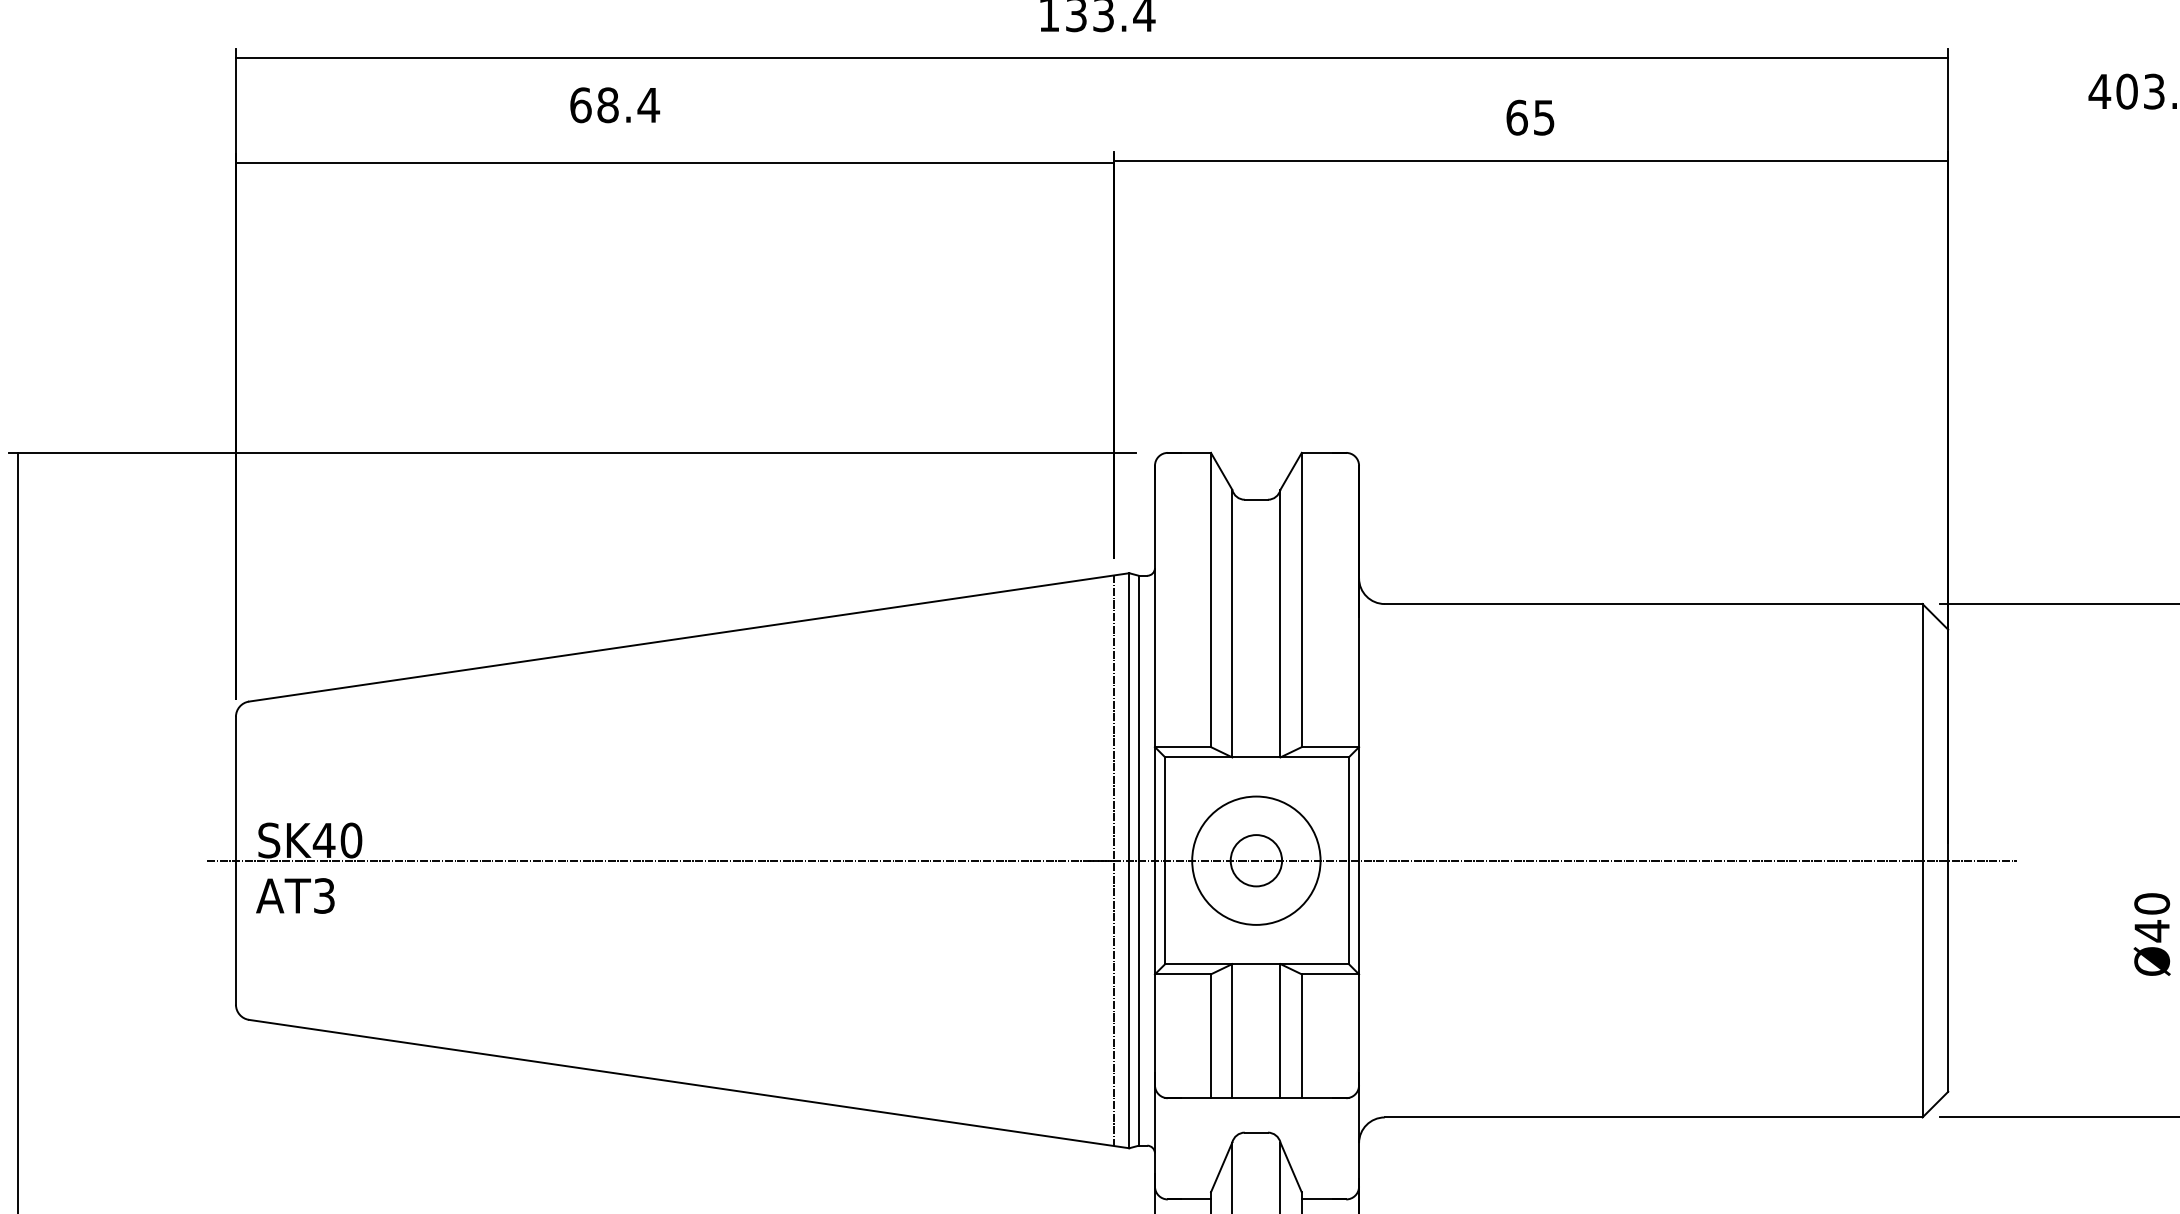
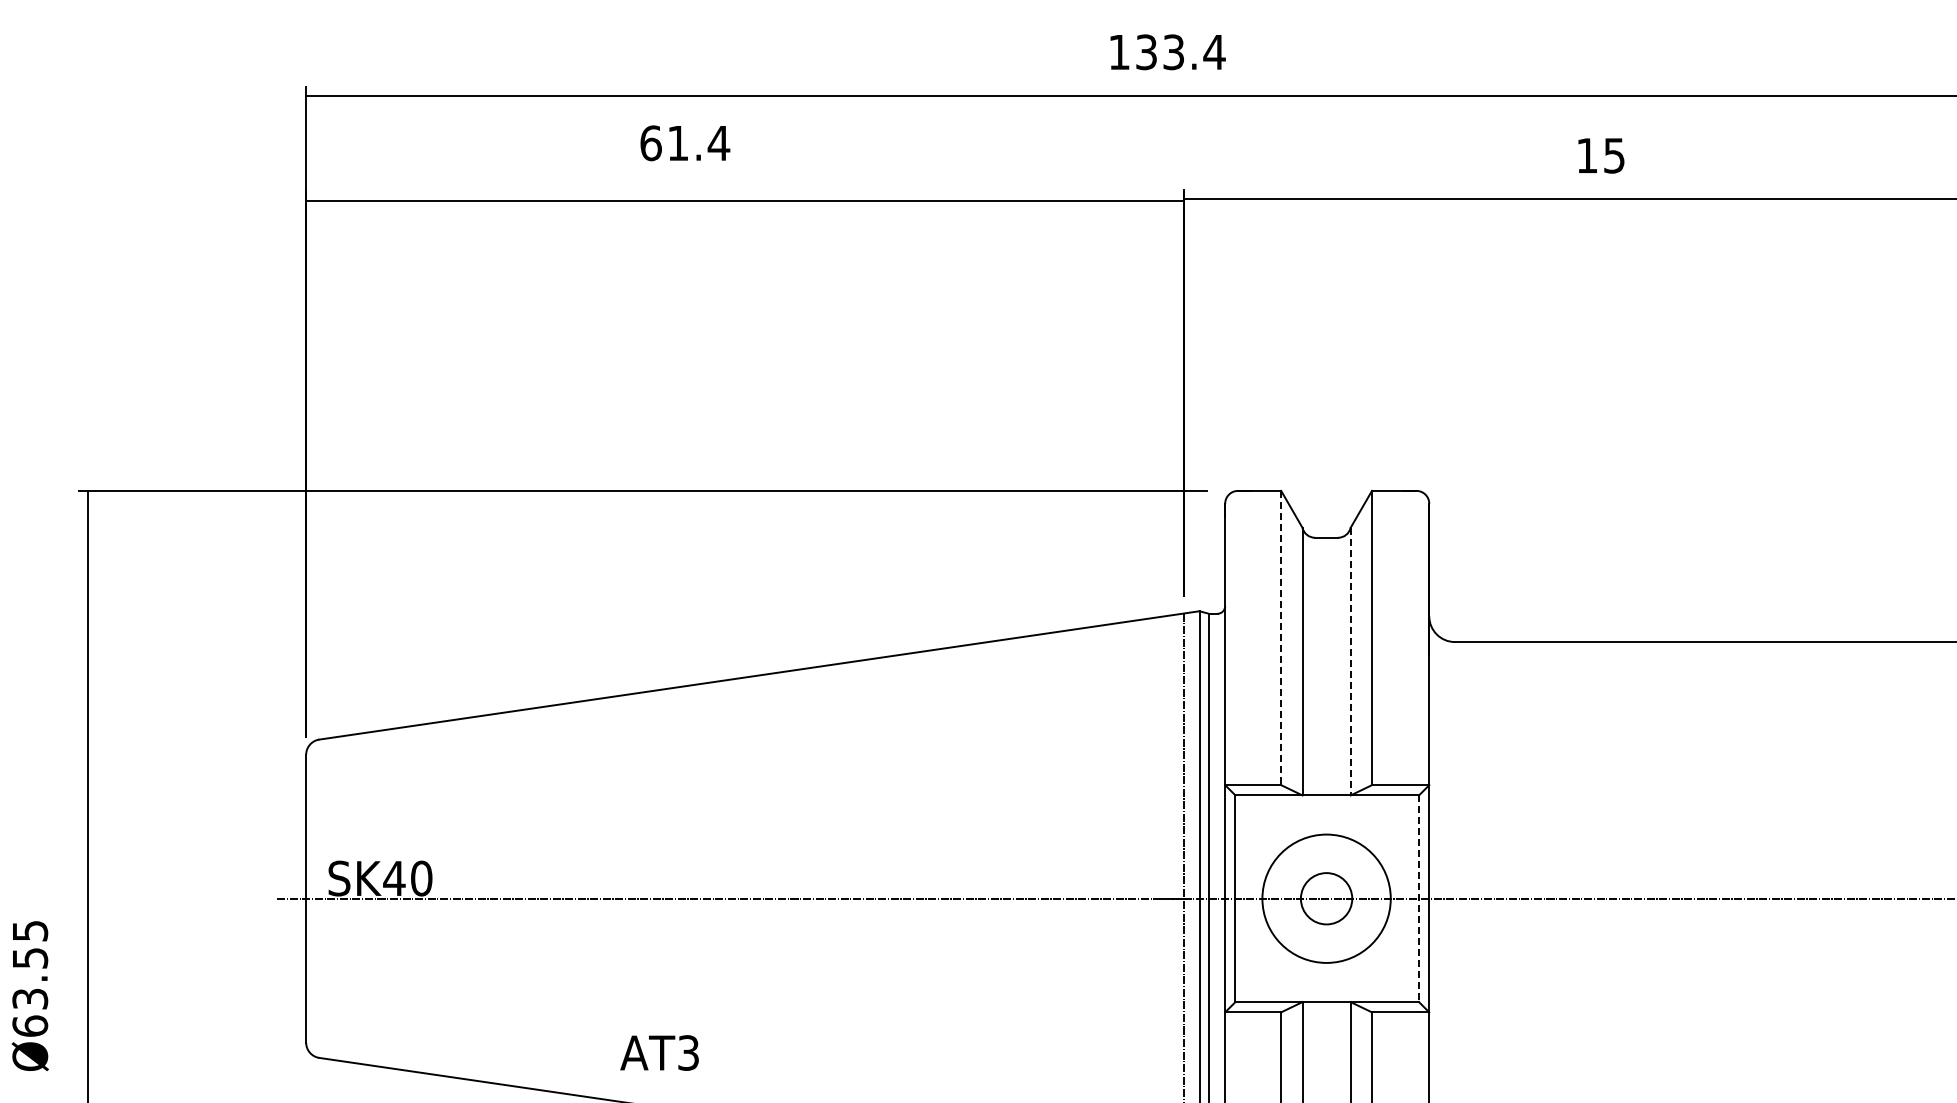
text: (607, 105) -> (677, 143), 68.4 -> 61.4
text: (1516, 117) -> (1586, 155), 65 -> 15
line: (1211, 600) -> (1281, 638), solid -> dashed
line: (1280, 623) -> (1350, 661), solid -> dashed
line: (1348, 861) -> (1418, 899), solid -> dashed
text: (295, 895) -> (659, 1052), moved

